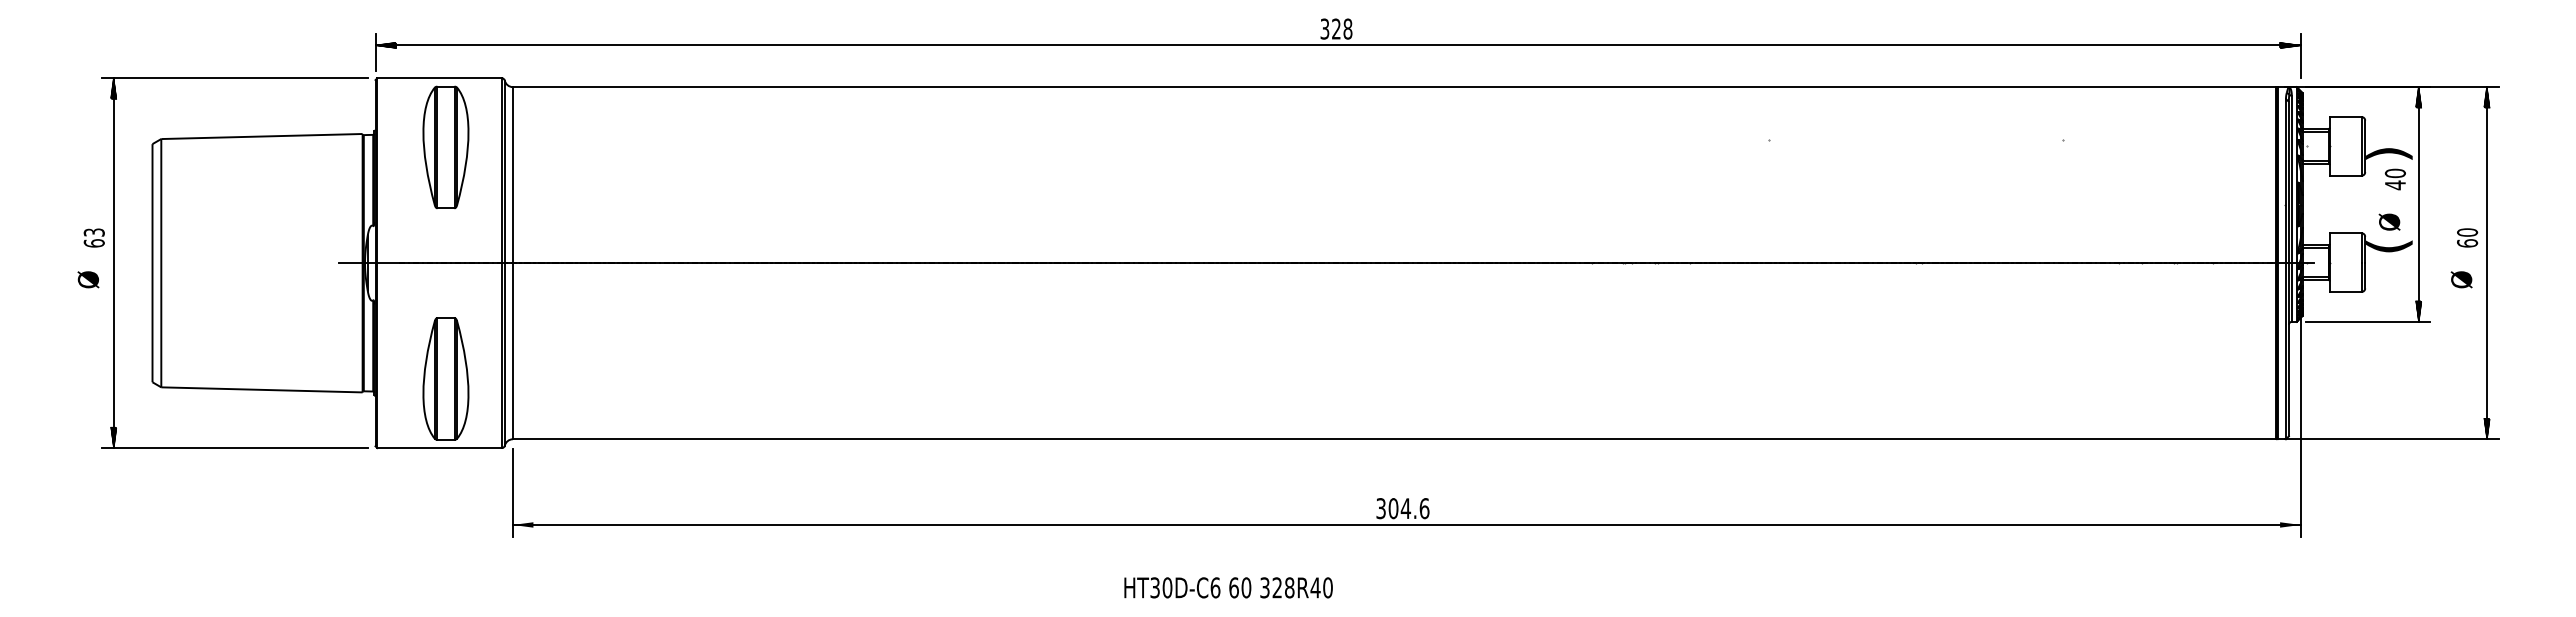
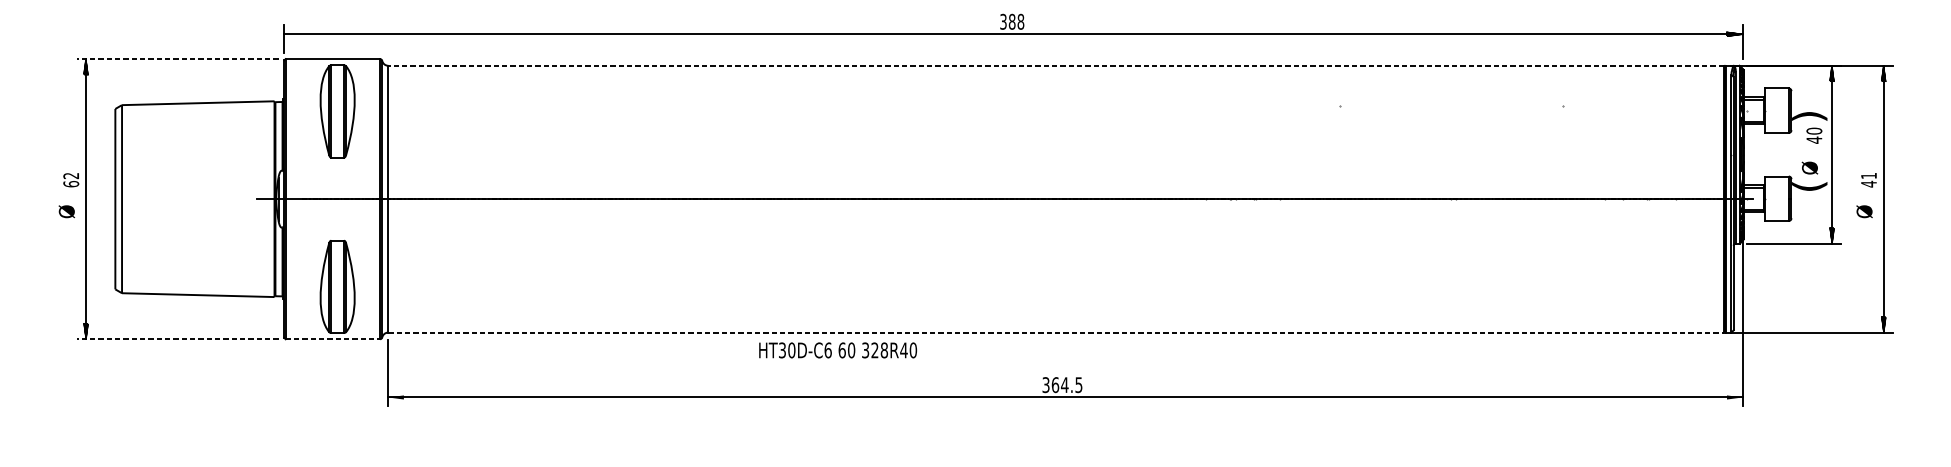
text: (1336, 28) -> (1012, 21), 328 -> 388
hatch: (385, 45) -> (291, 34), removed
line: (235, 78) -> (178, 59), solid -> dashed
line: (1394, 87) -> (1056, 66), solid -> dashed
text: (94, 232) -> (71, 175), 63 -> 62
text: (2467, 237) -> (1868, 179), 60 -> 41
line: (1394, 439) -> (1056, 332), solid -> dashed
line: (235, 448) -> (178, 339), solid -> dashed
line: (440, 448) -> (333, 339), solid -> dashed
text: (1408, 508) -> (1066, 385), 304.6 -> 364.5
text: (1228, 587) -> (838, 350), moved

